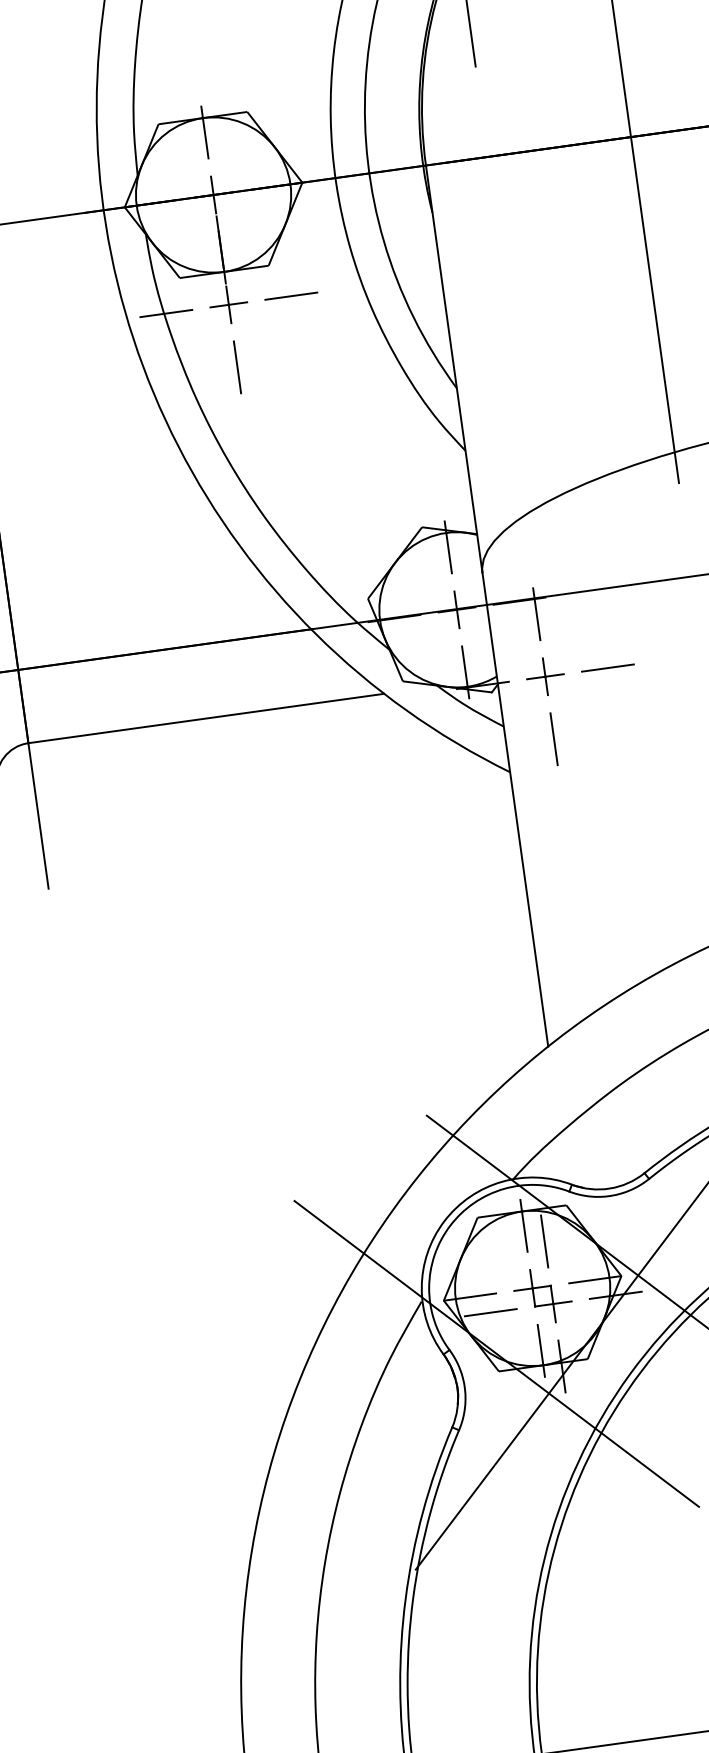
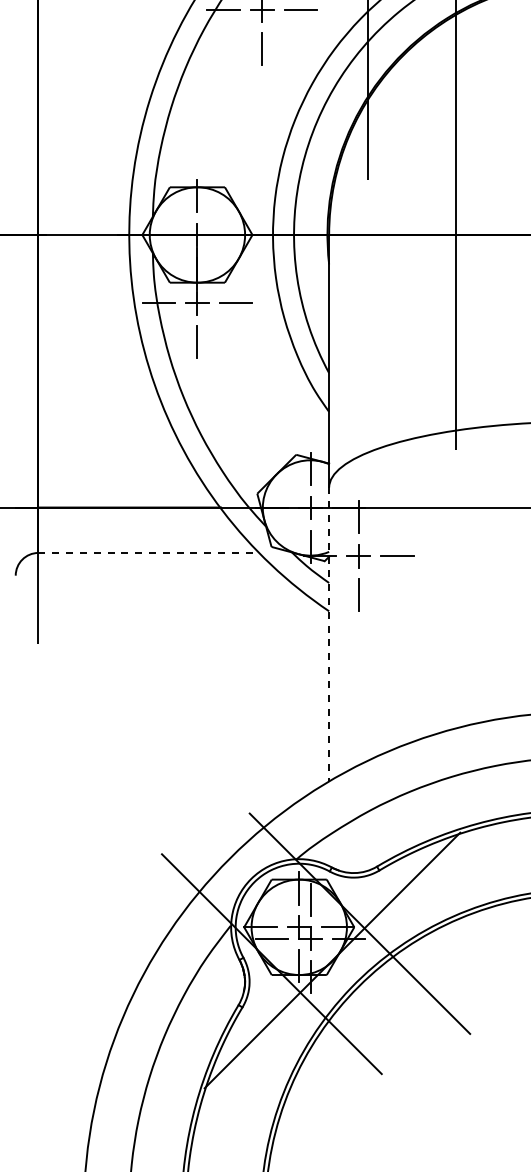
line: (207, 717) -> (149, 552), solid -> dashed
line: (516, 811) -> (329, 635), solid -> dashed

